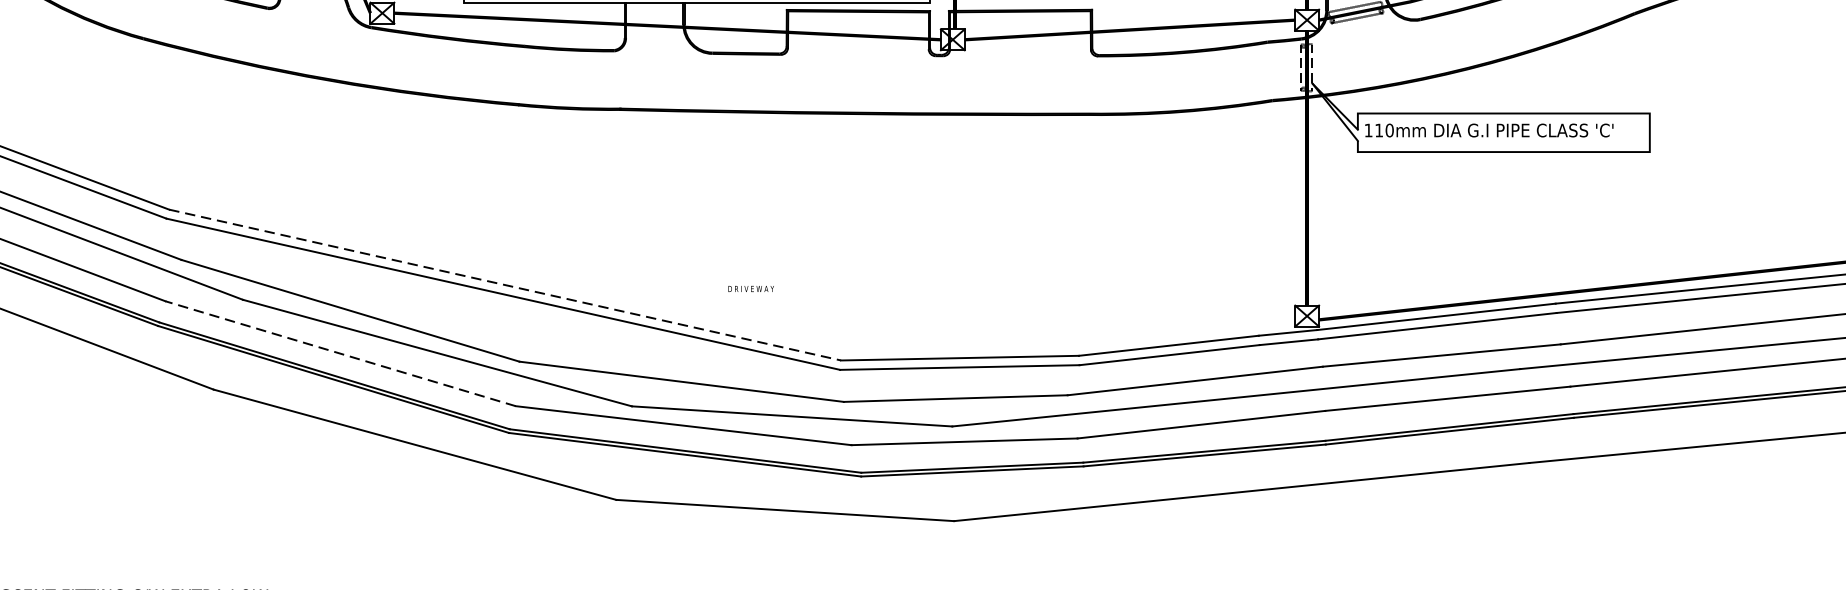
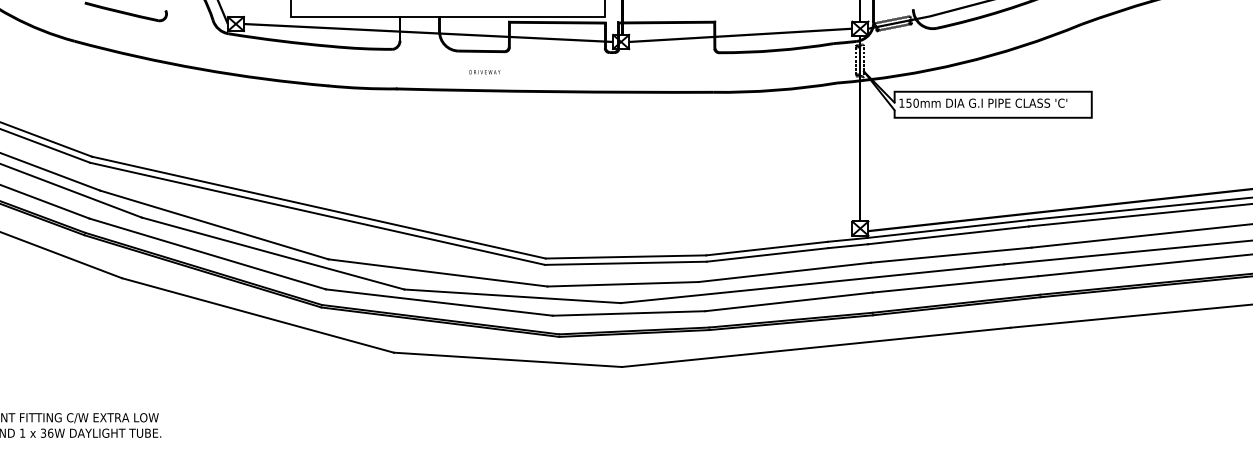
text: (1378, 129) -> (908, 102), 110mm -> 150mm
line: (506, 284) -> (319, 207), dashed -> solid
text: (750, 289) -> (484, 72), moved
line: (340, 353) -> (207, 253), dashed -> solid

